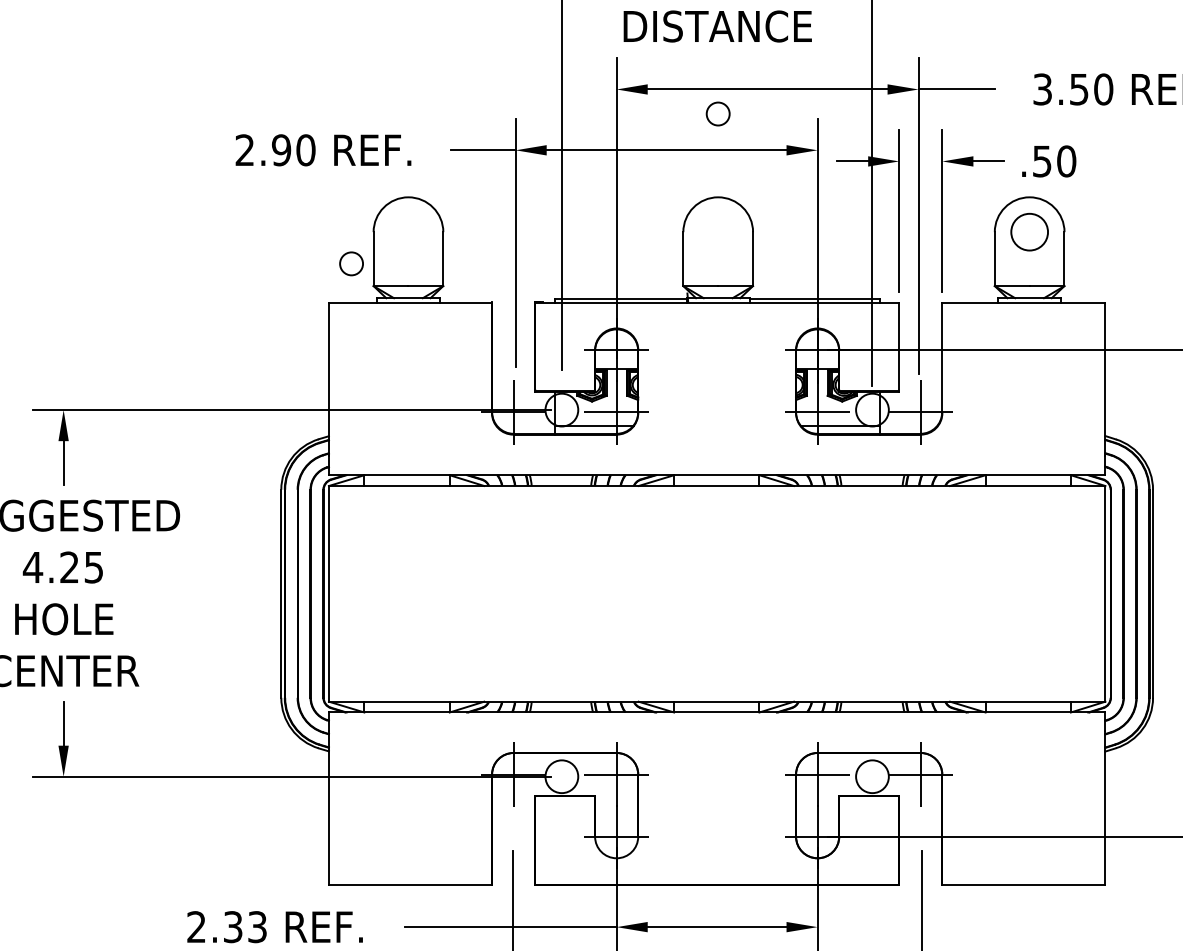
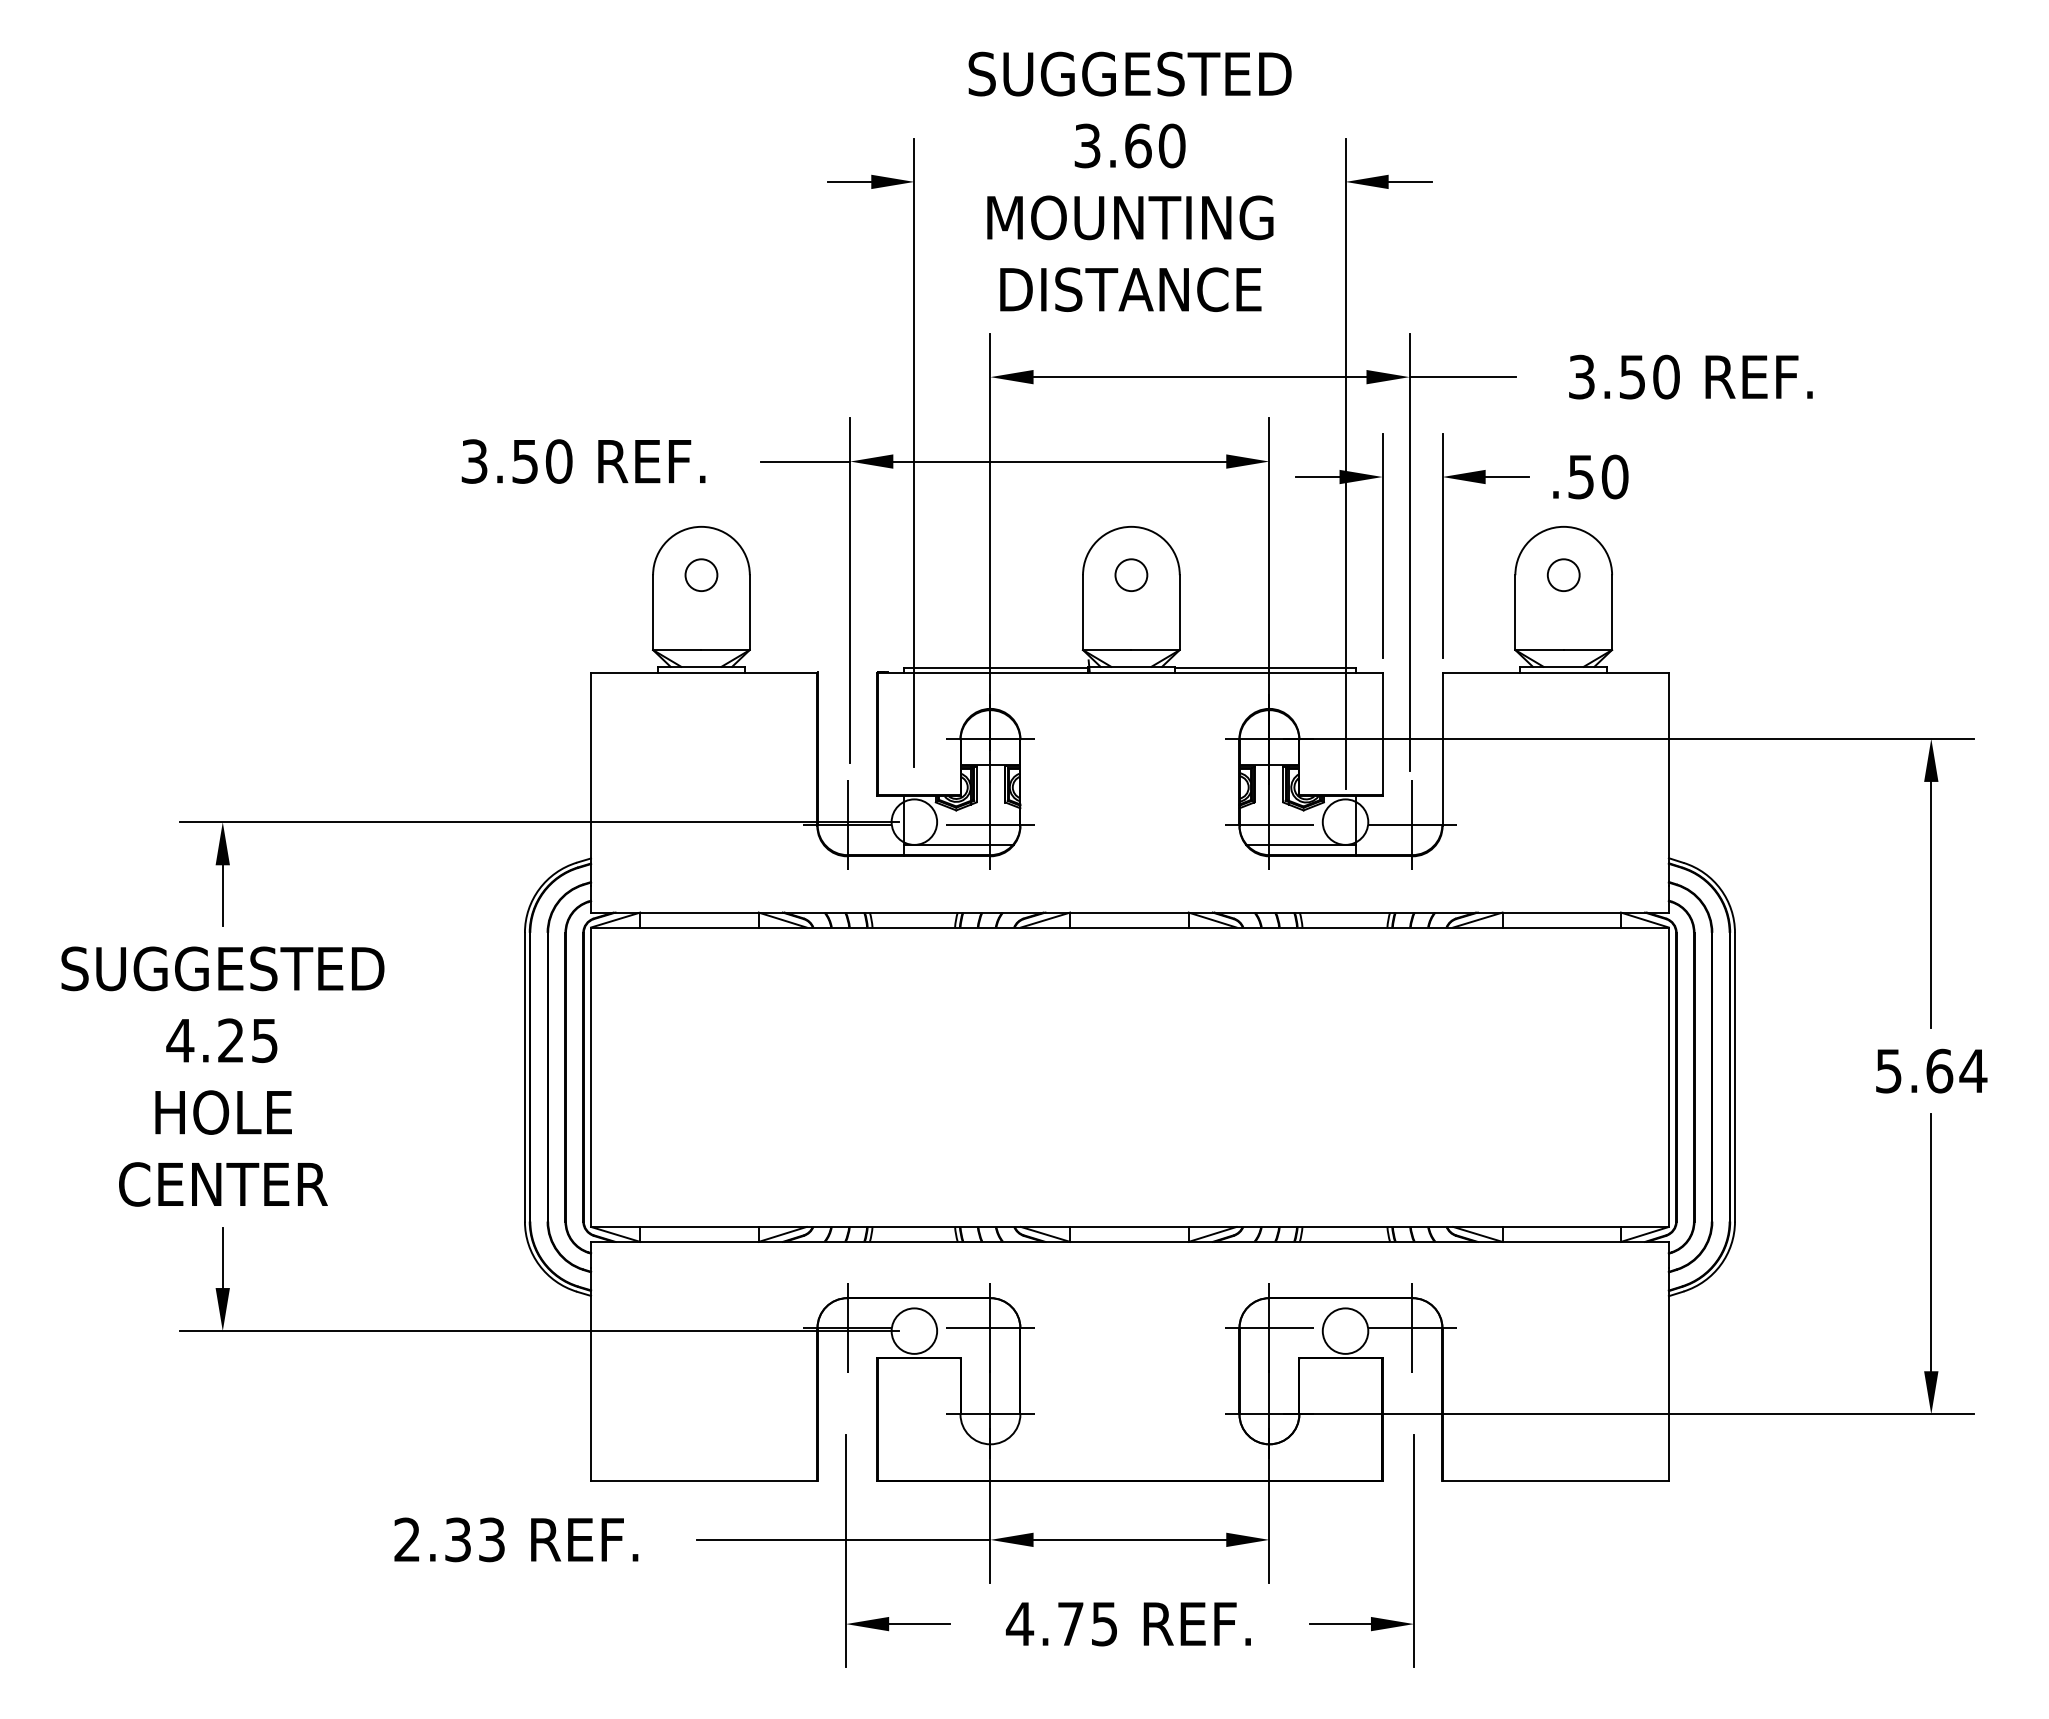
circle: (718, 113) -> (1131, 574), moved
text: (262, 150) -> (499, 461), 2.90 -> 3.50
circle: (1029, 232) -> (1563, 575), size x0.62
circle: (351, 263) -> (701, 574), moved

